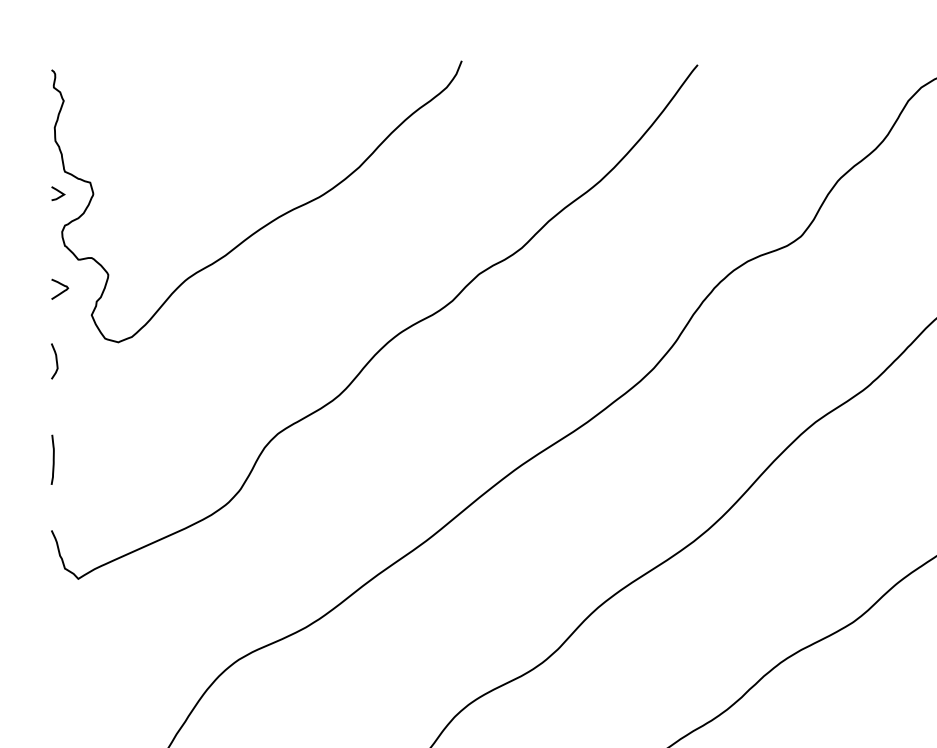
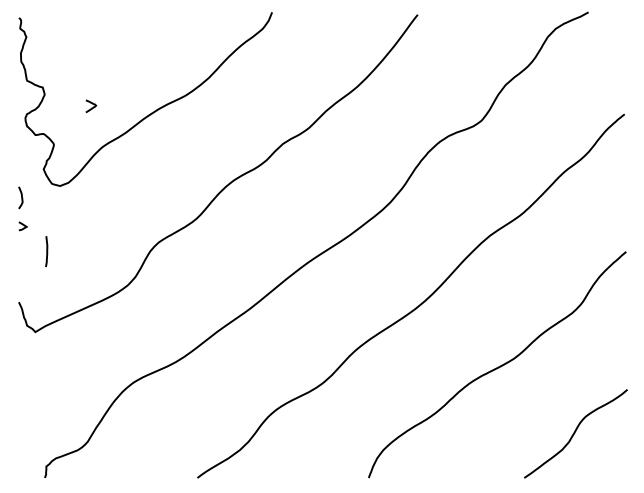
line: (59, 192) -> (23, 225), moved
curve: (60, 291) -> (91, 107), moved
line: (52, 459) -> (46, 251), moved

